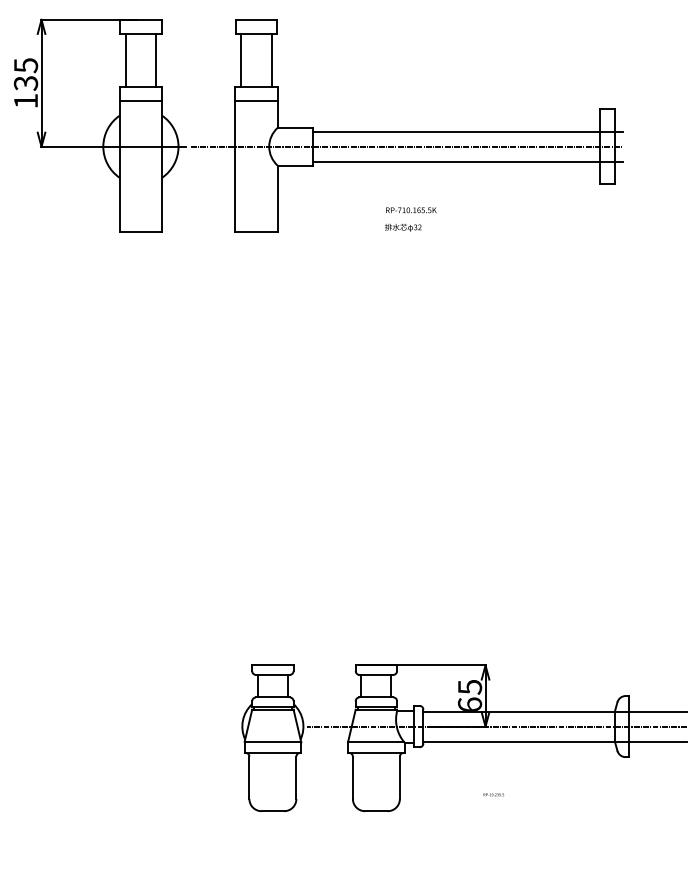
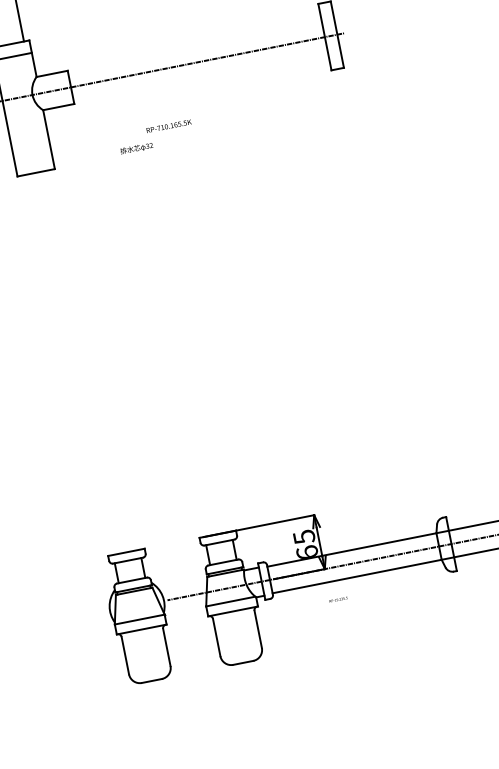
line: (467, 131) -> (204, 46), removed
line: (467, 161) -> (210, 73), removed
text: (403, 227) -> (136, 148), moved
text: (493, 794) -> (338, 599), moved

